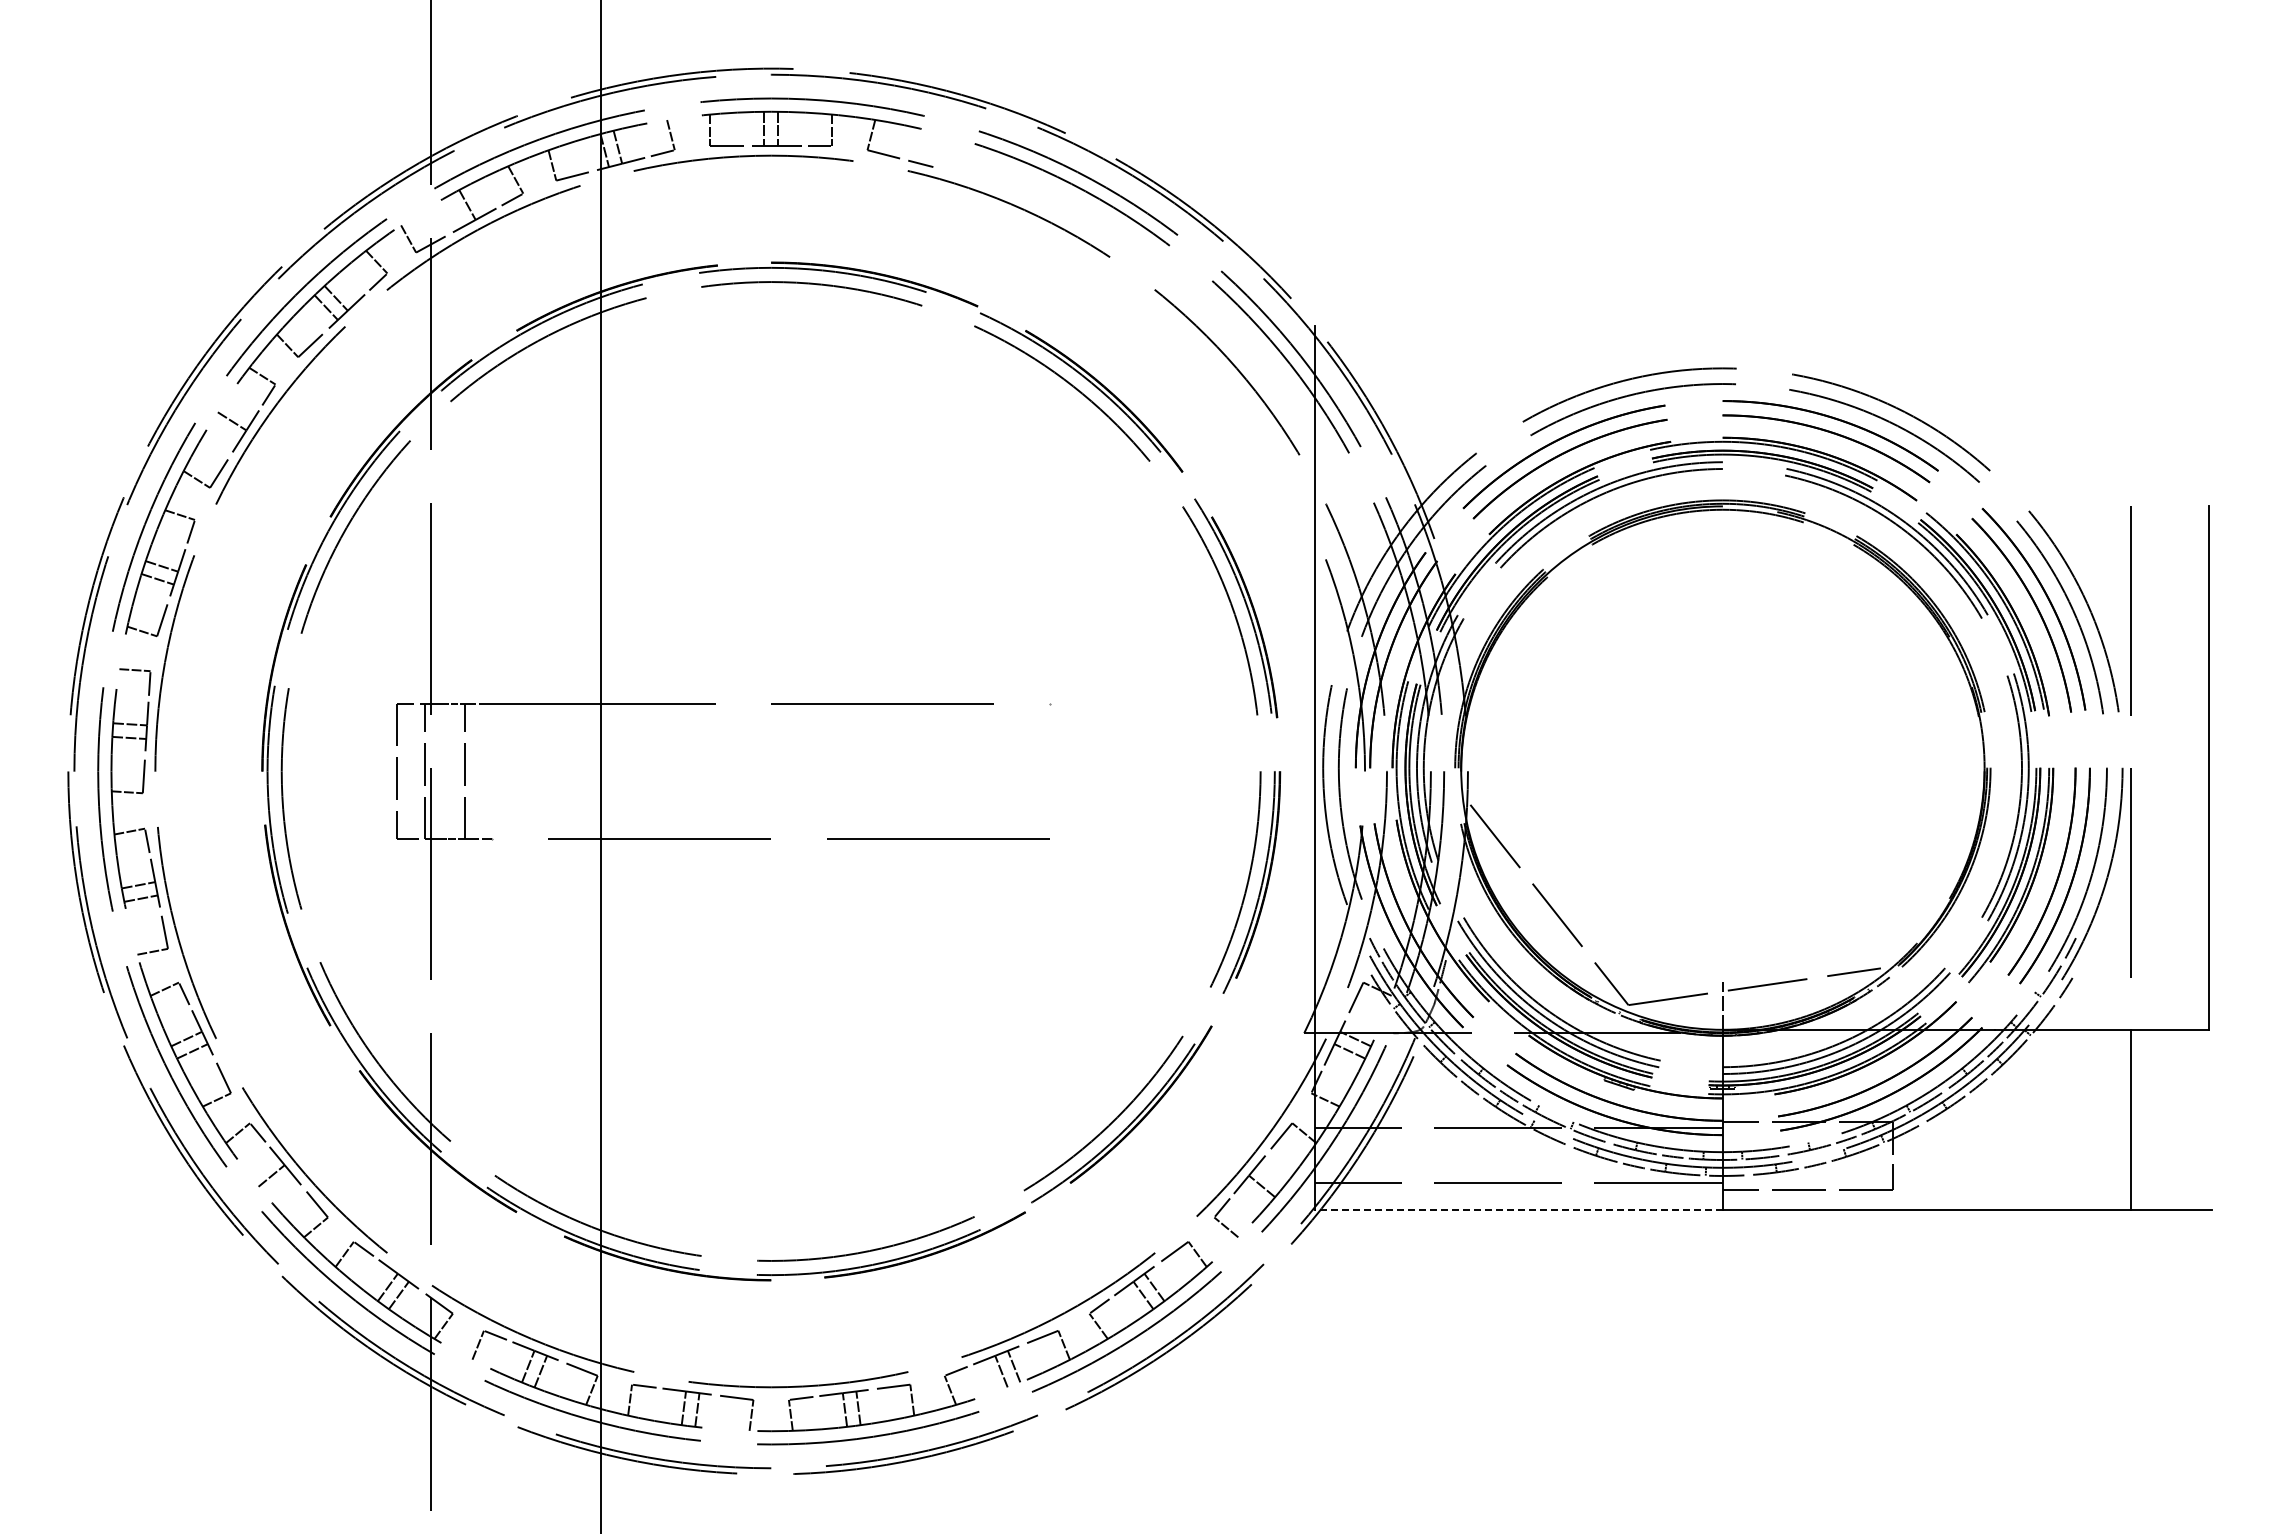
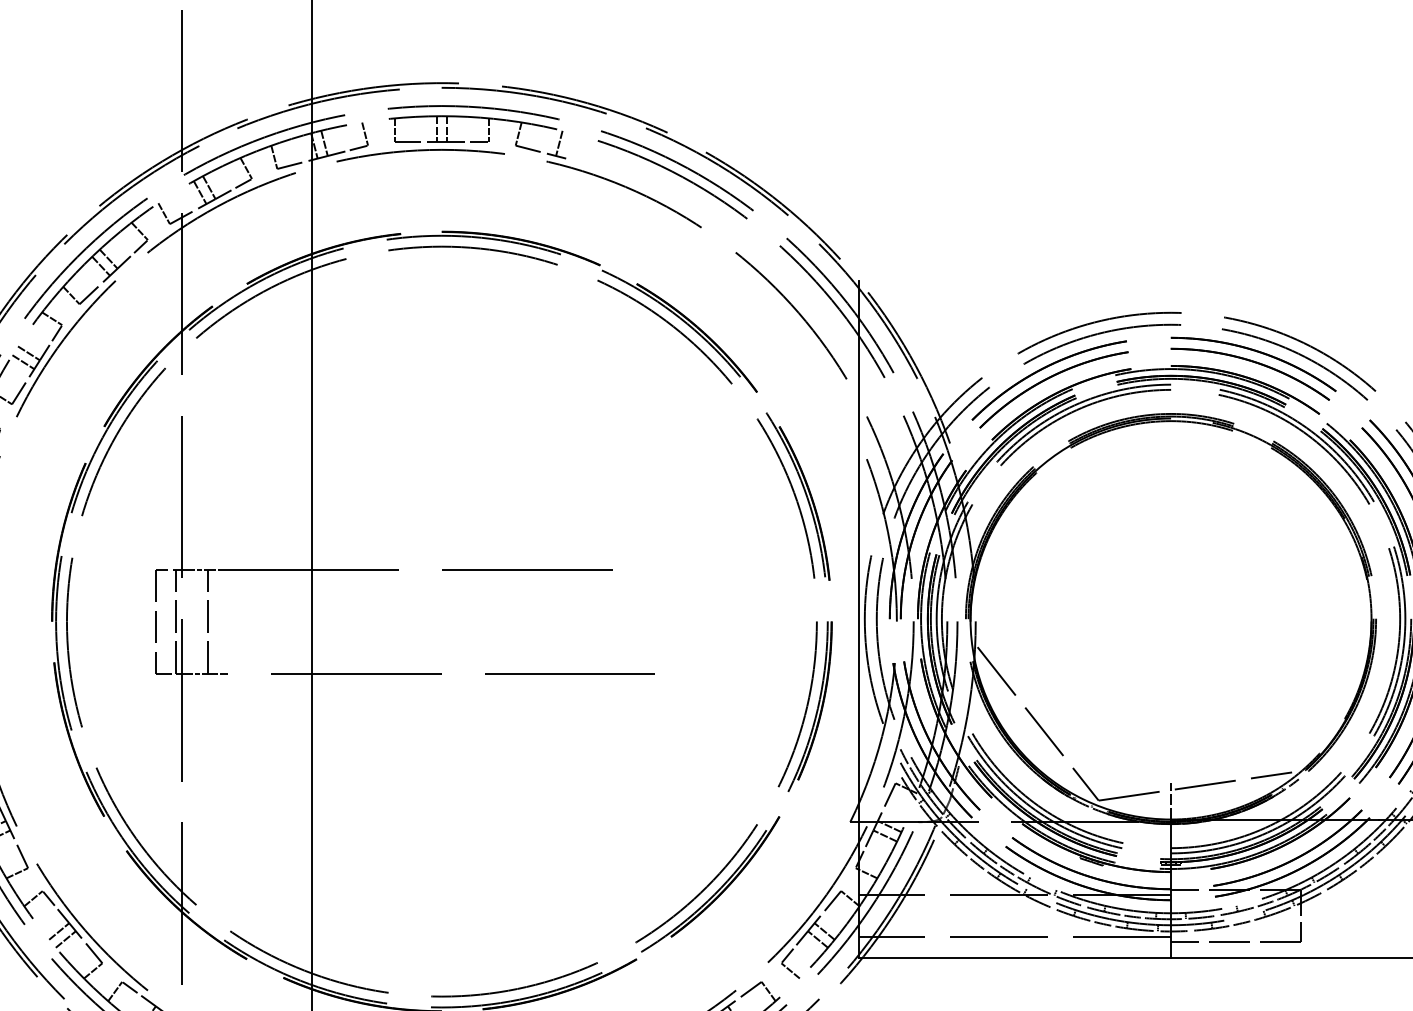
line: (924, 146) -> (559, 142), added
line: (455, 211) -> (200, 192), added
line: (224, 432) -> (23, 361), added
line: (1270, 1175) -> (824, 931), added
line: (280, 1186) -> (66, 939), added
line: (1518, 1209) -> (1014, 957), dashed -> solid

